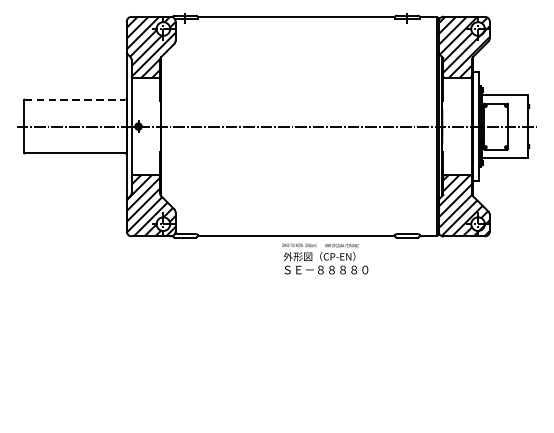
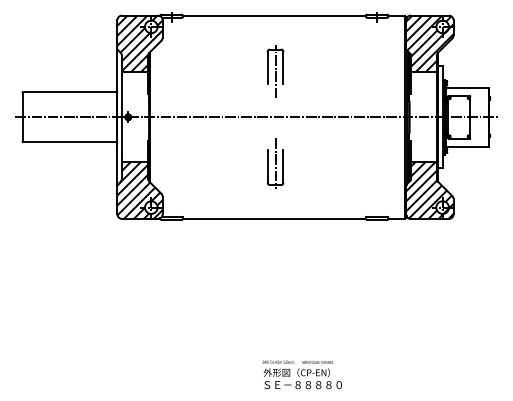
part: (297, 77) -> (275, 71), added
line: (75, 99) -> (69, 92), dashed -> solid
part: (297, 176) -> (275, 163), added
text: (324, 258) -> (301, 374), moved

